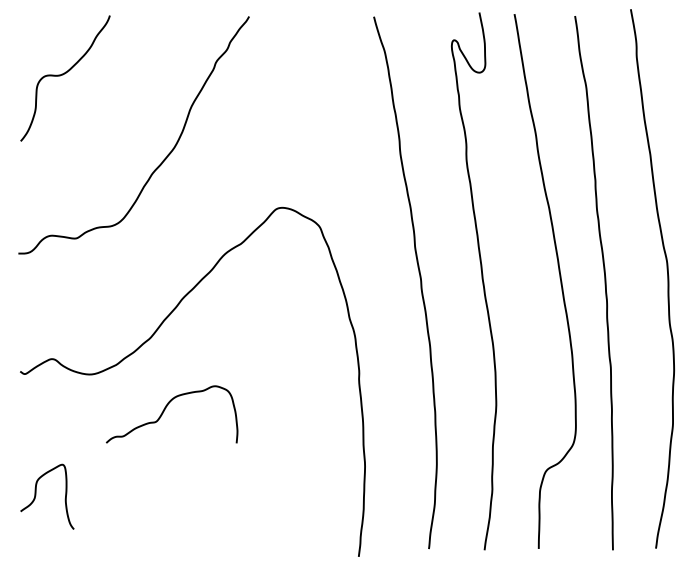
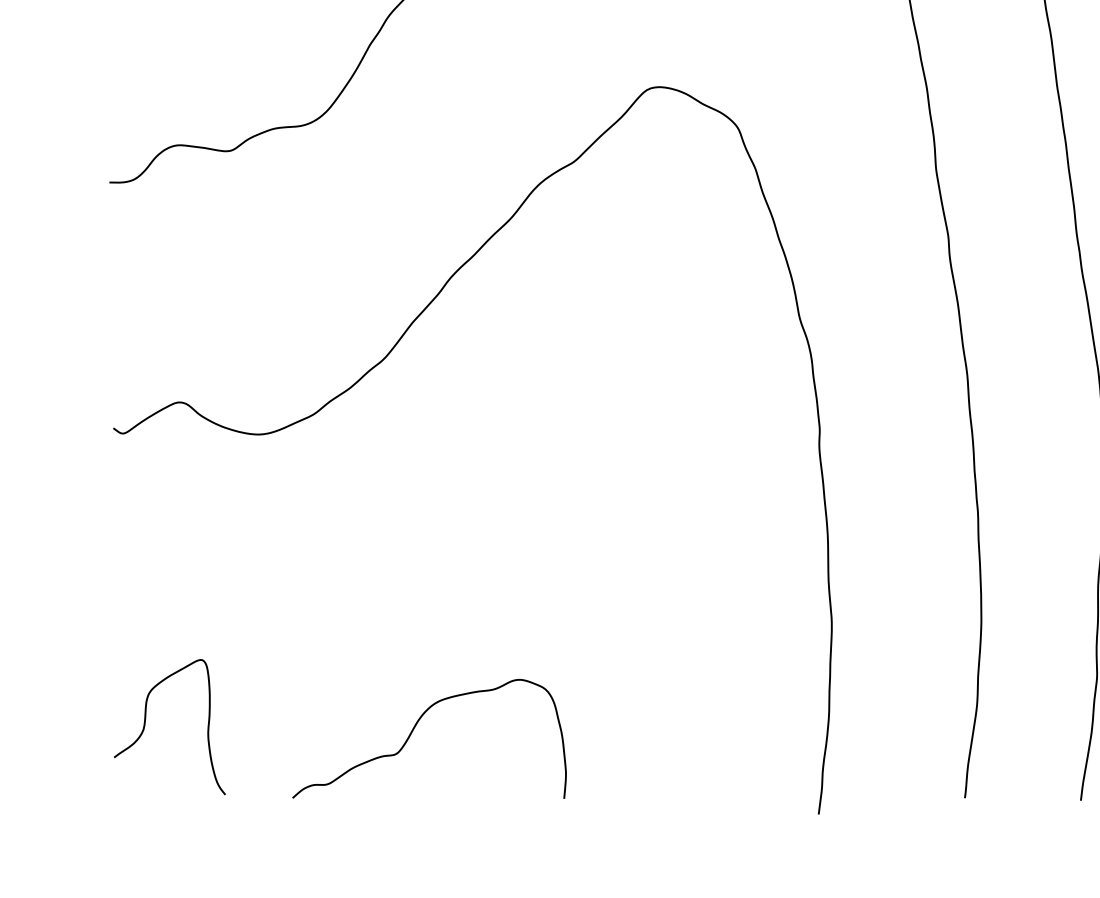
curve: (166, 408) -> (418, 726), moved
curve: (36, 495) -> (147, 724), moved

